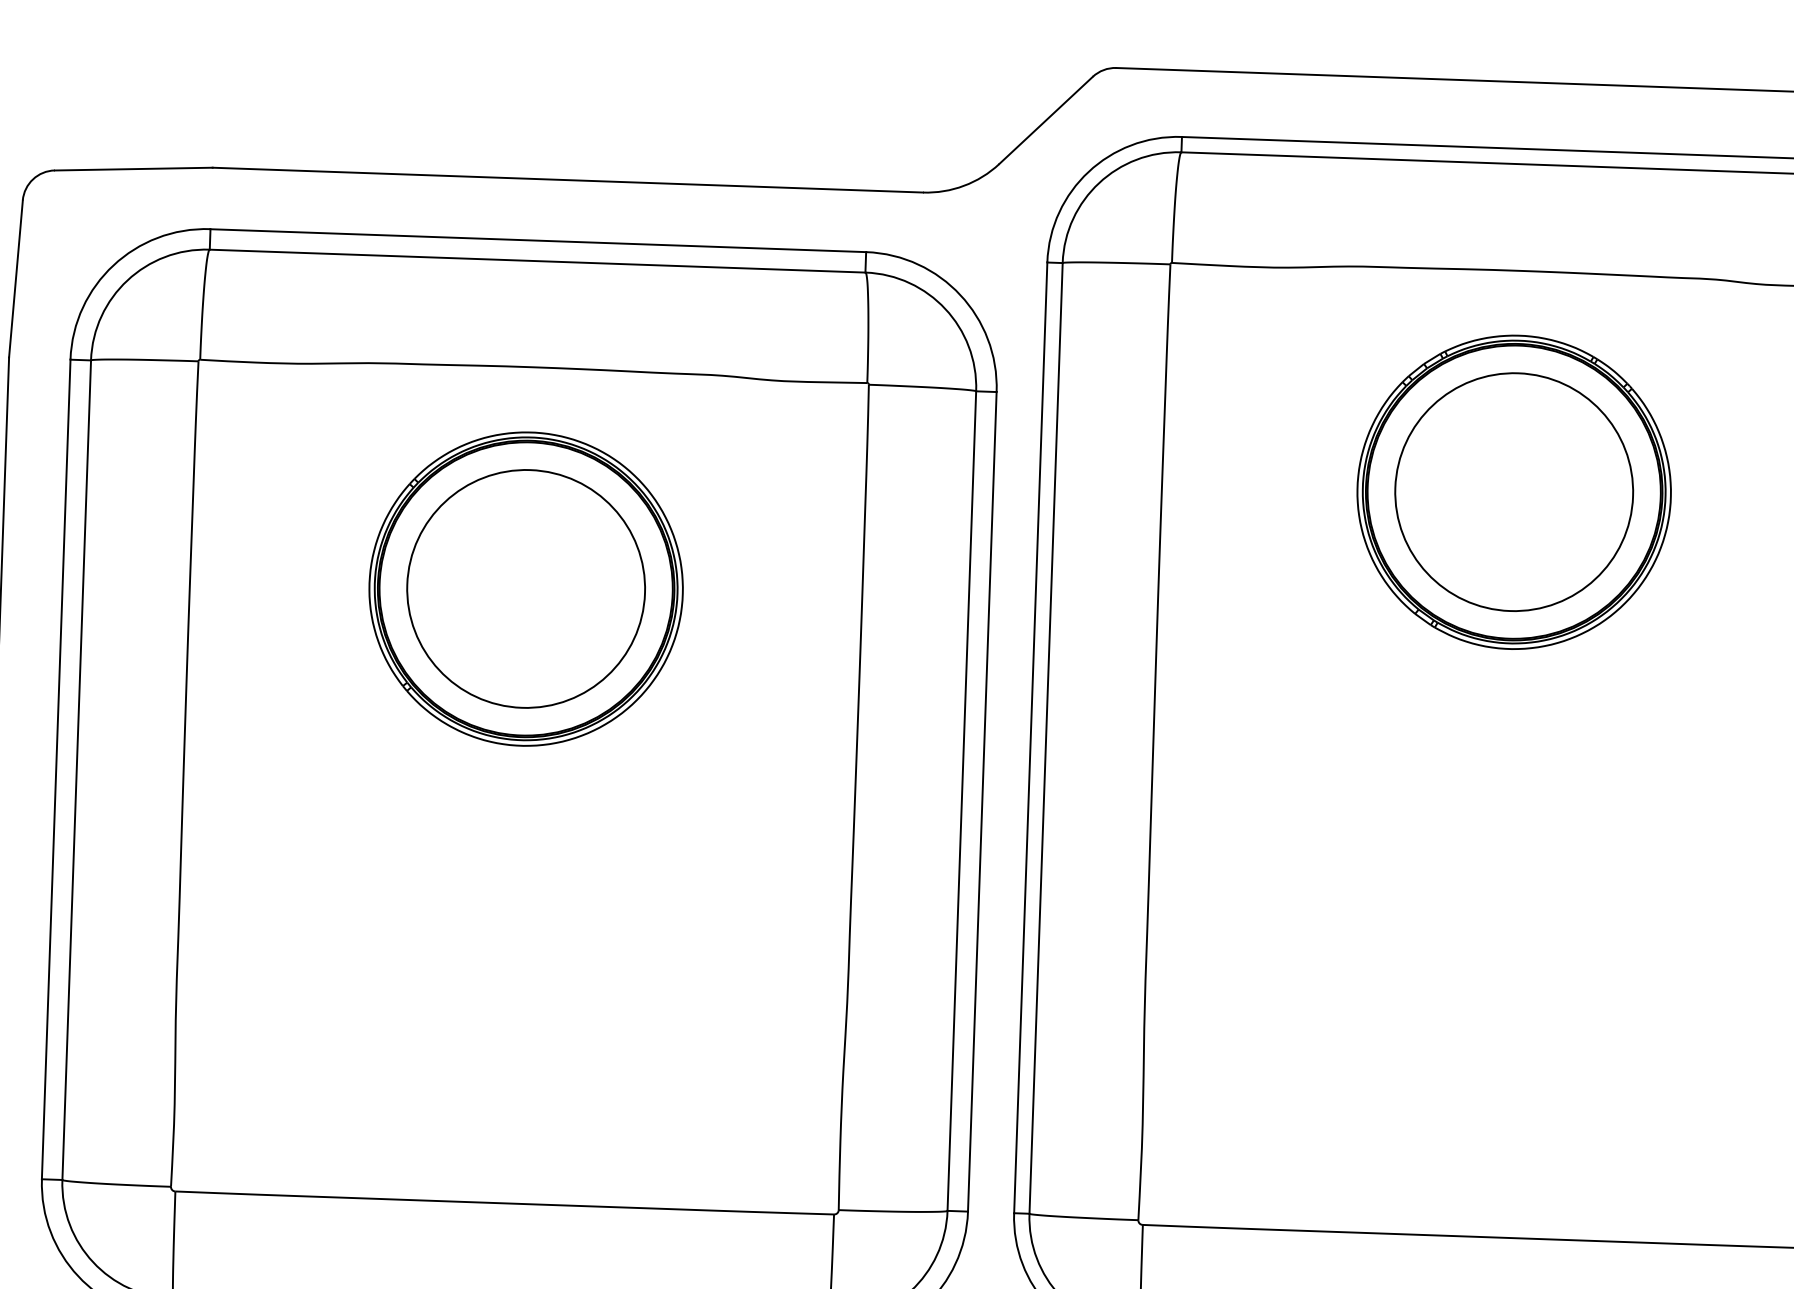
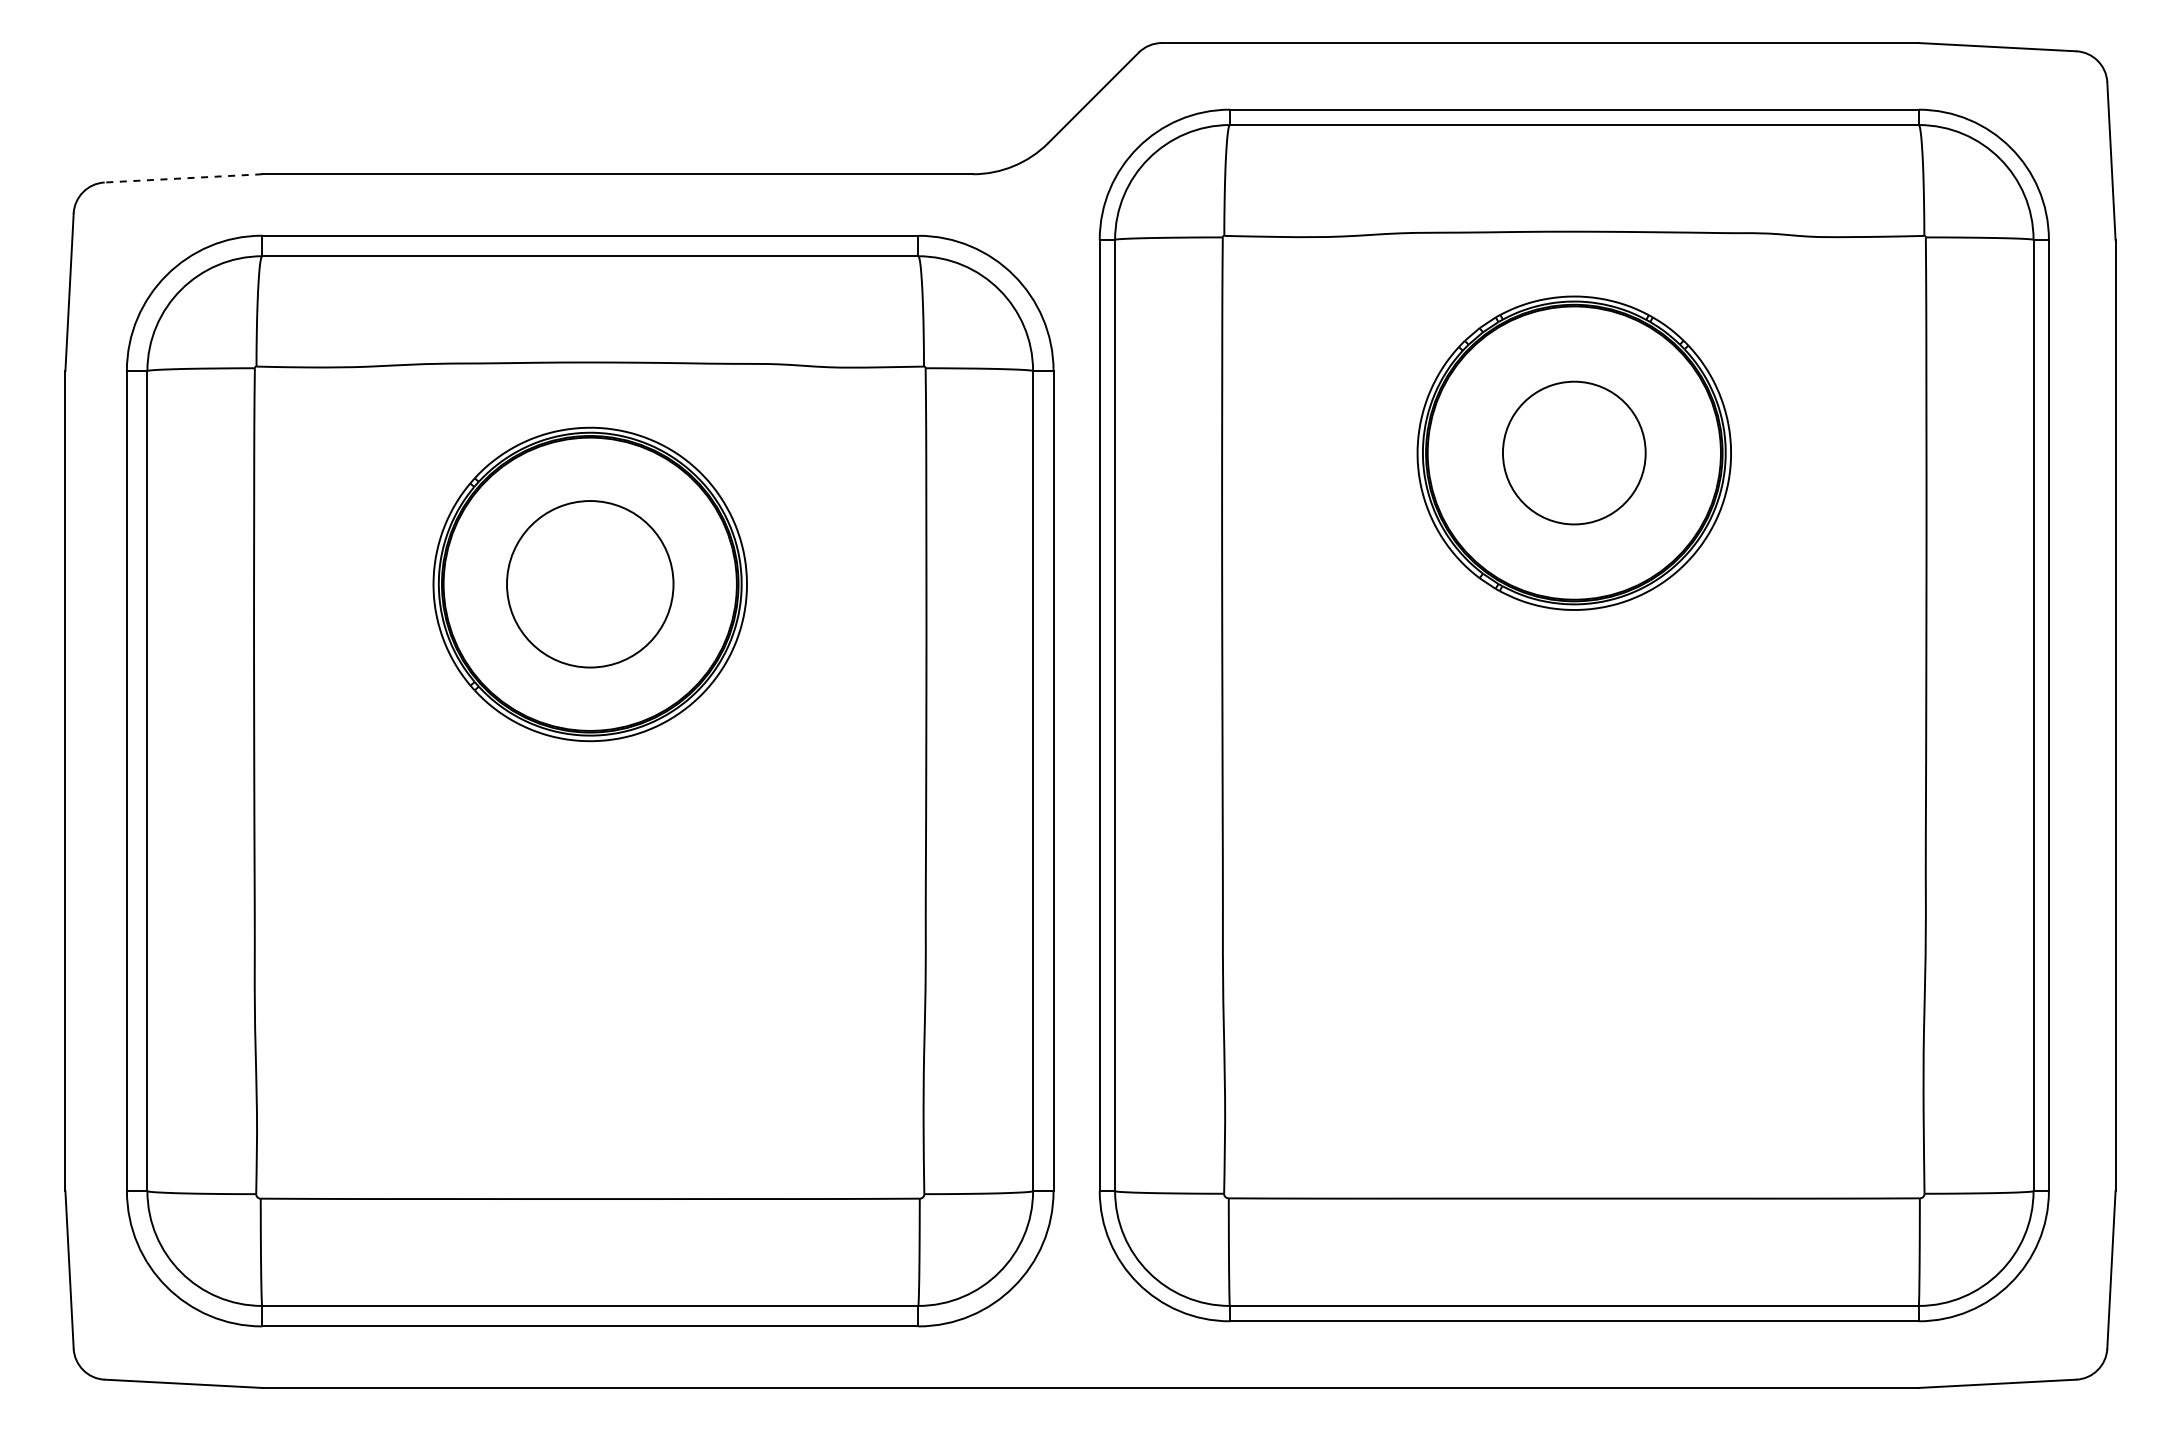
line: (133, 169) -> (183, 178), solid -> dashed
circle: (1514, 492) -> (1574, 453), size x0.6
circle: (526, 589) -> (590, 584), size x0.7

